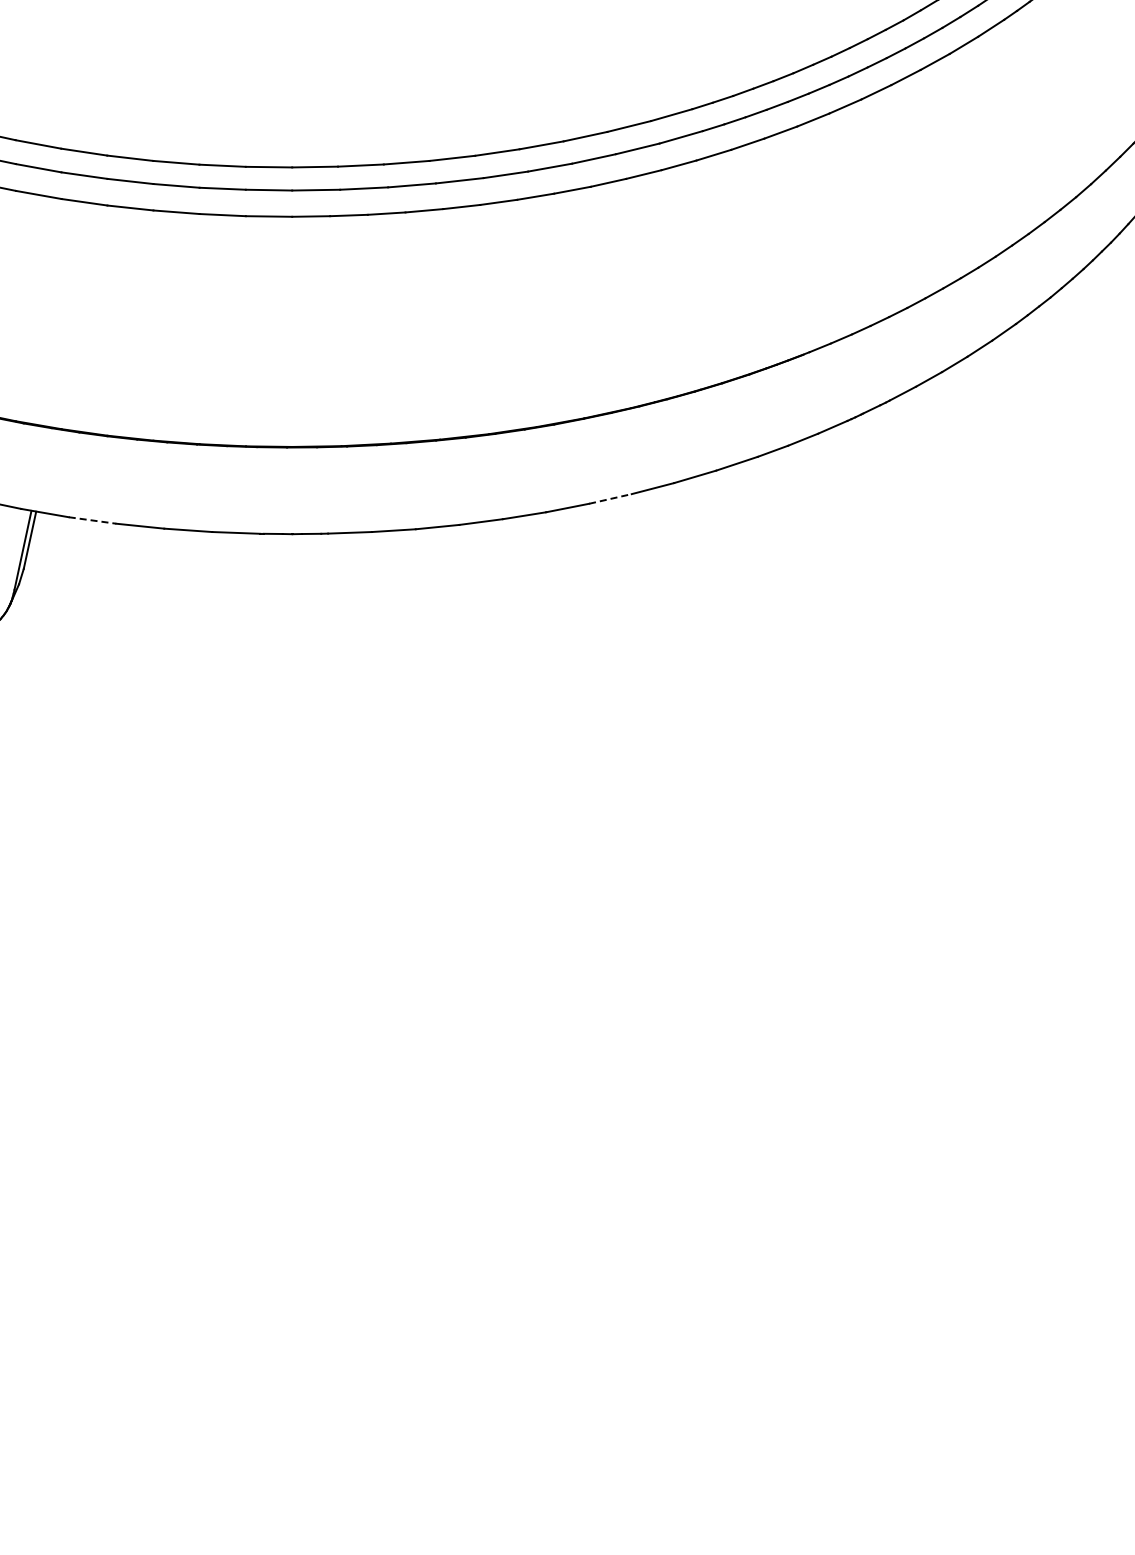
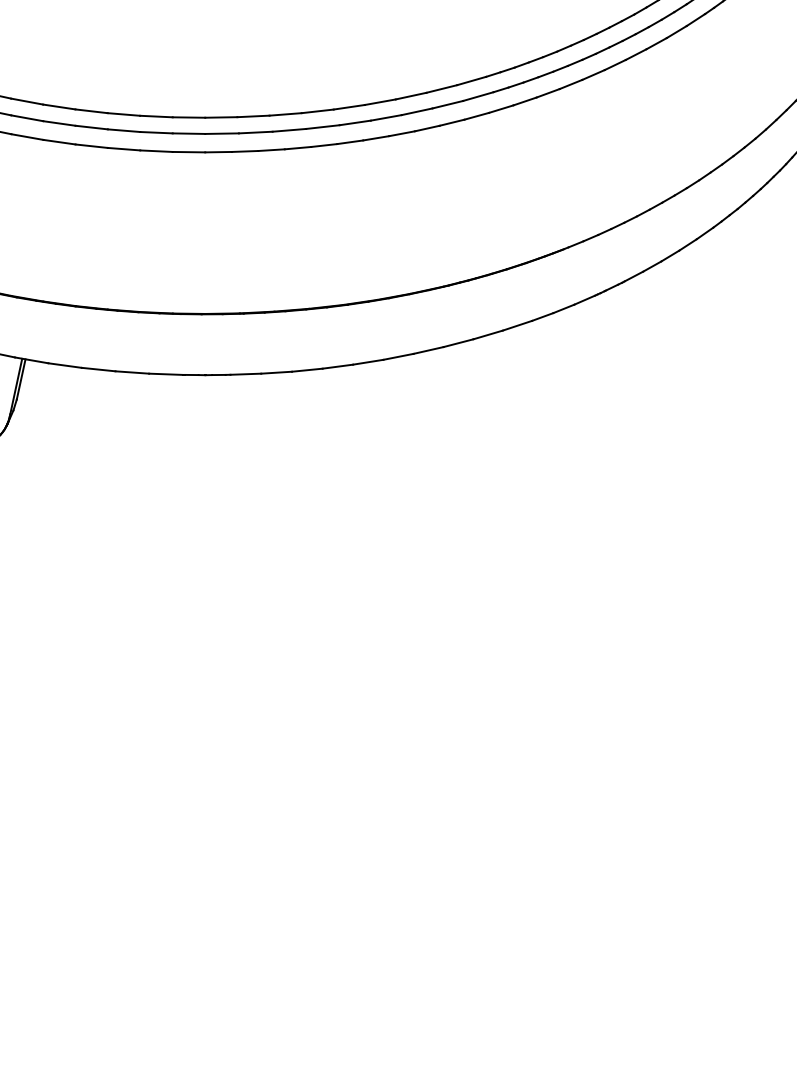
line: (610, 498) -> (428, 350), dashed -> solid
line: (93, 520) -> (65, 365), dashed -> solid

